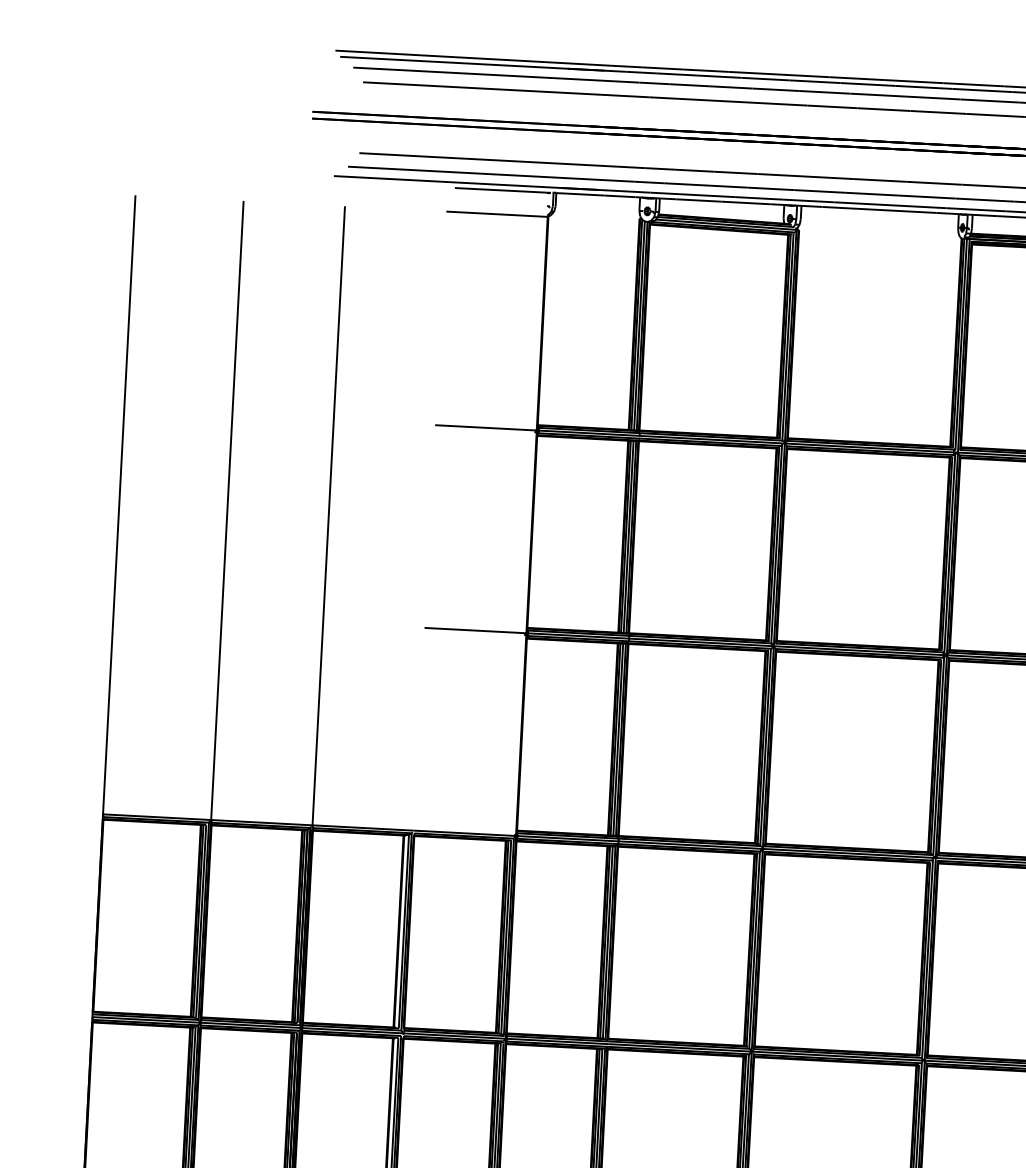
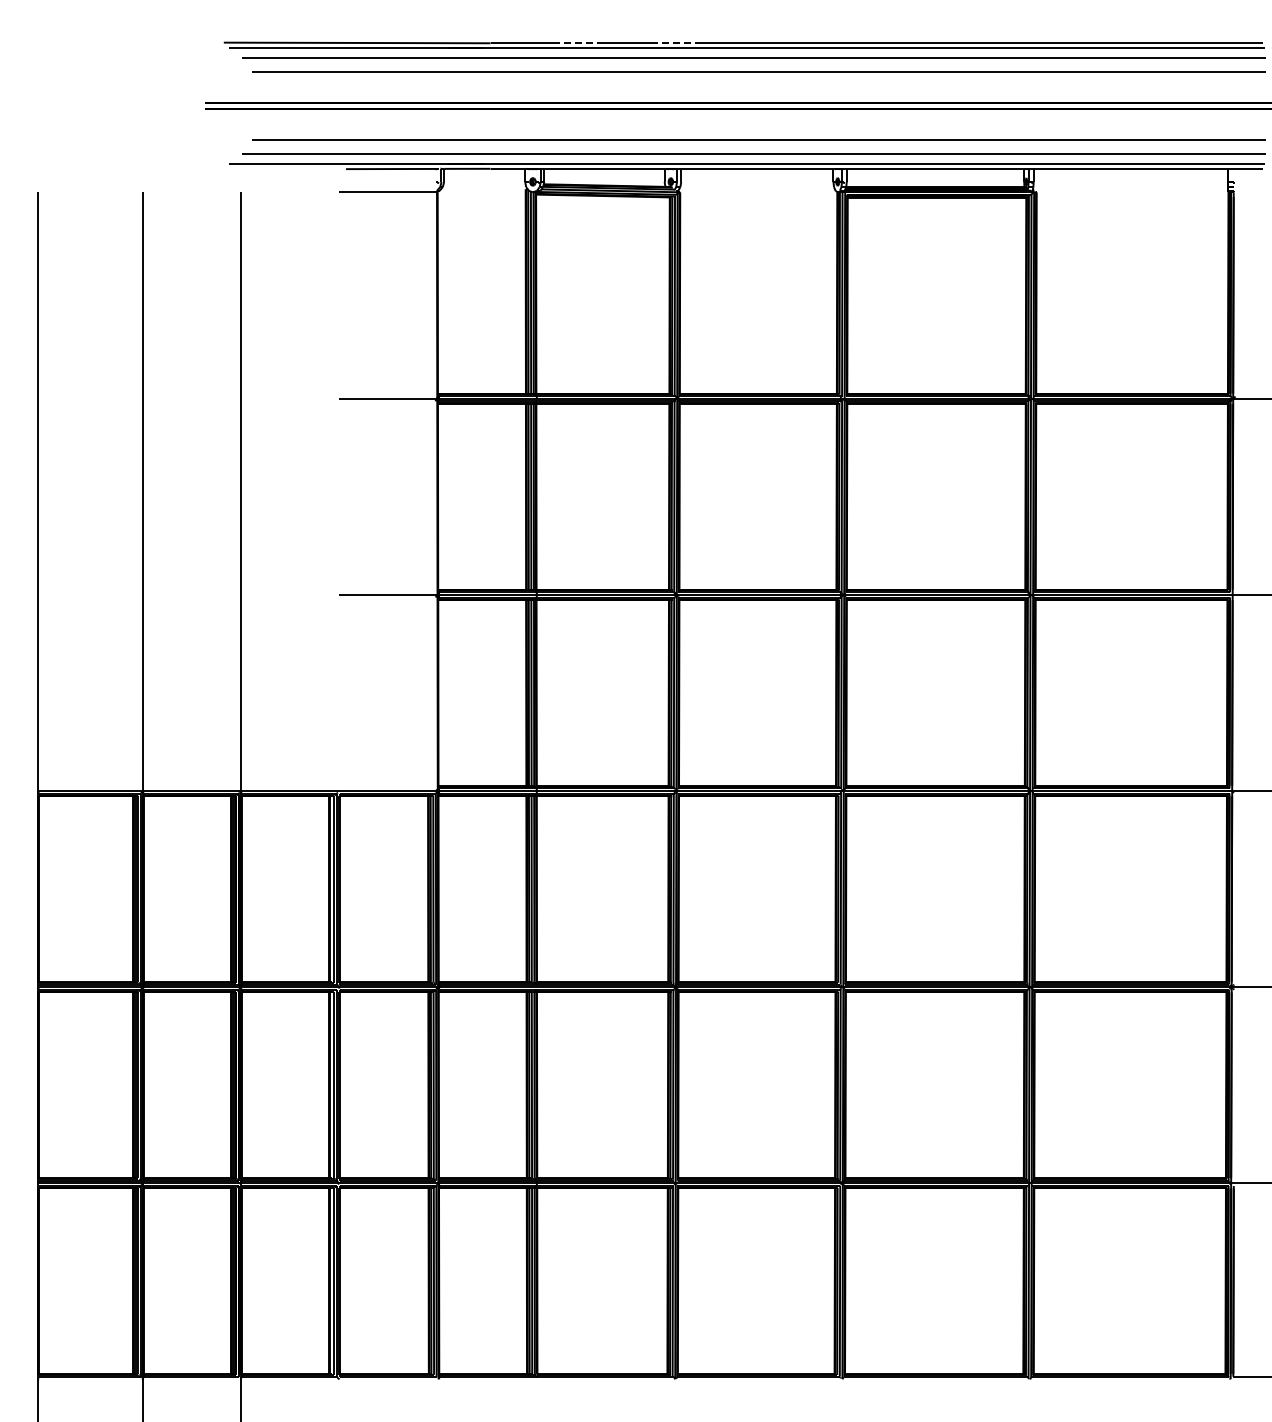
line: (706, 70) -> (582, 43), solid -> dashed
line: (802, 75) -> (675, 43), solid -> dashed

